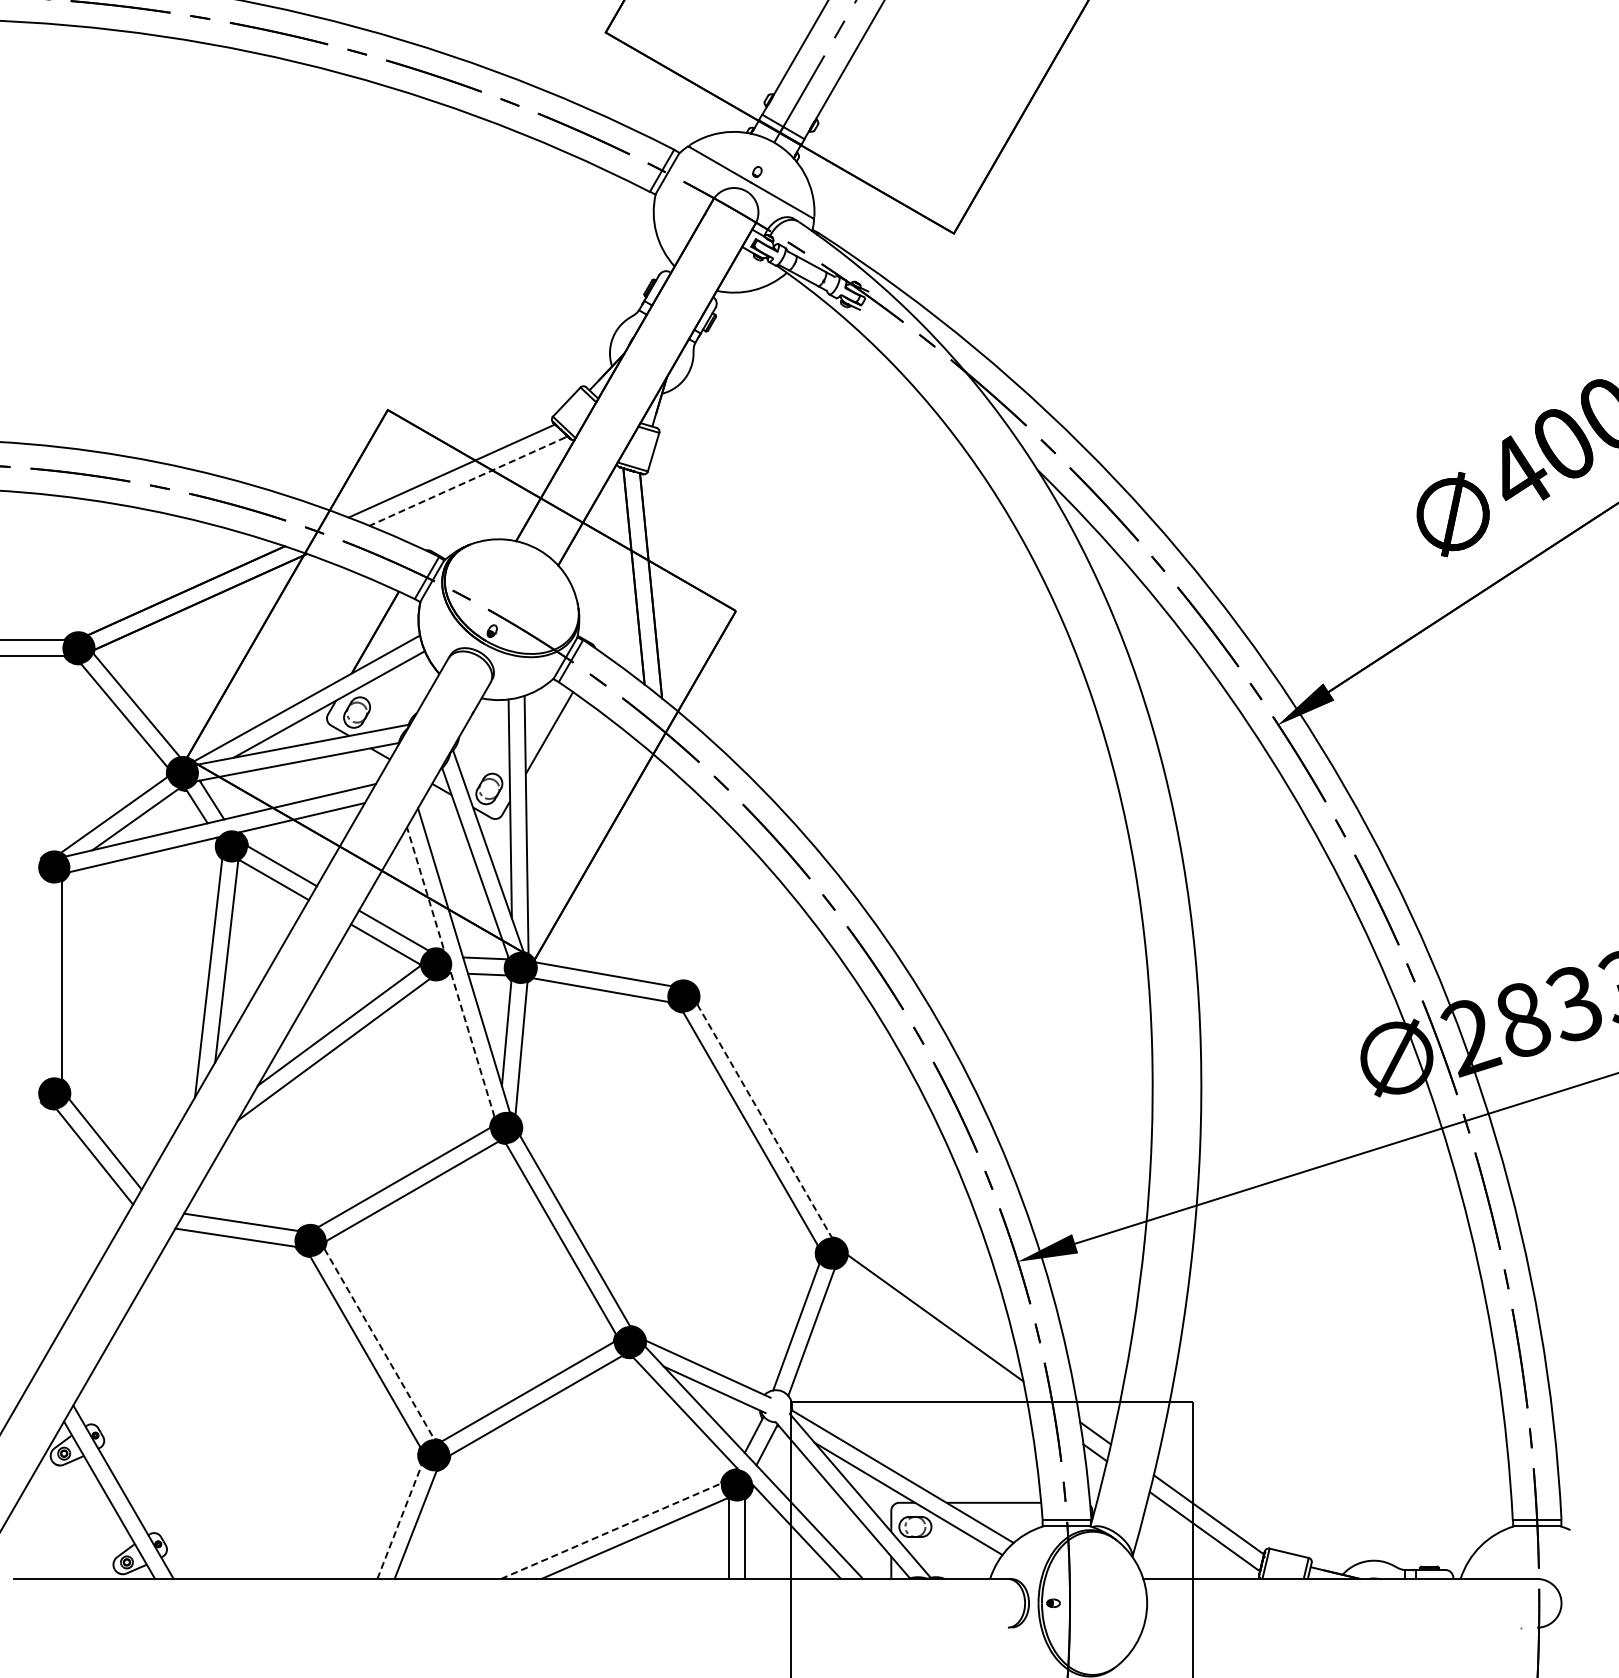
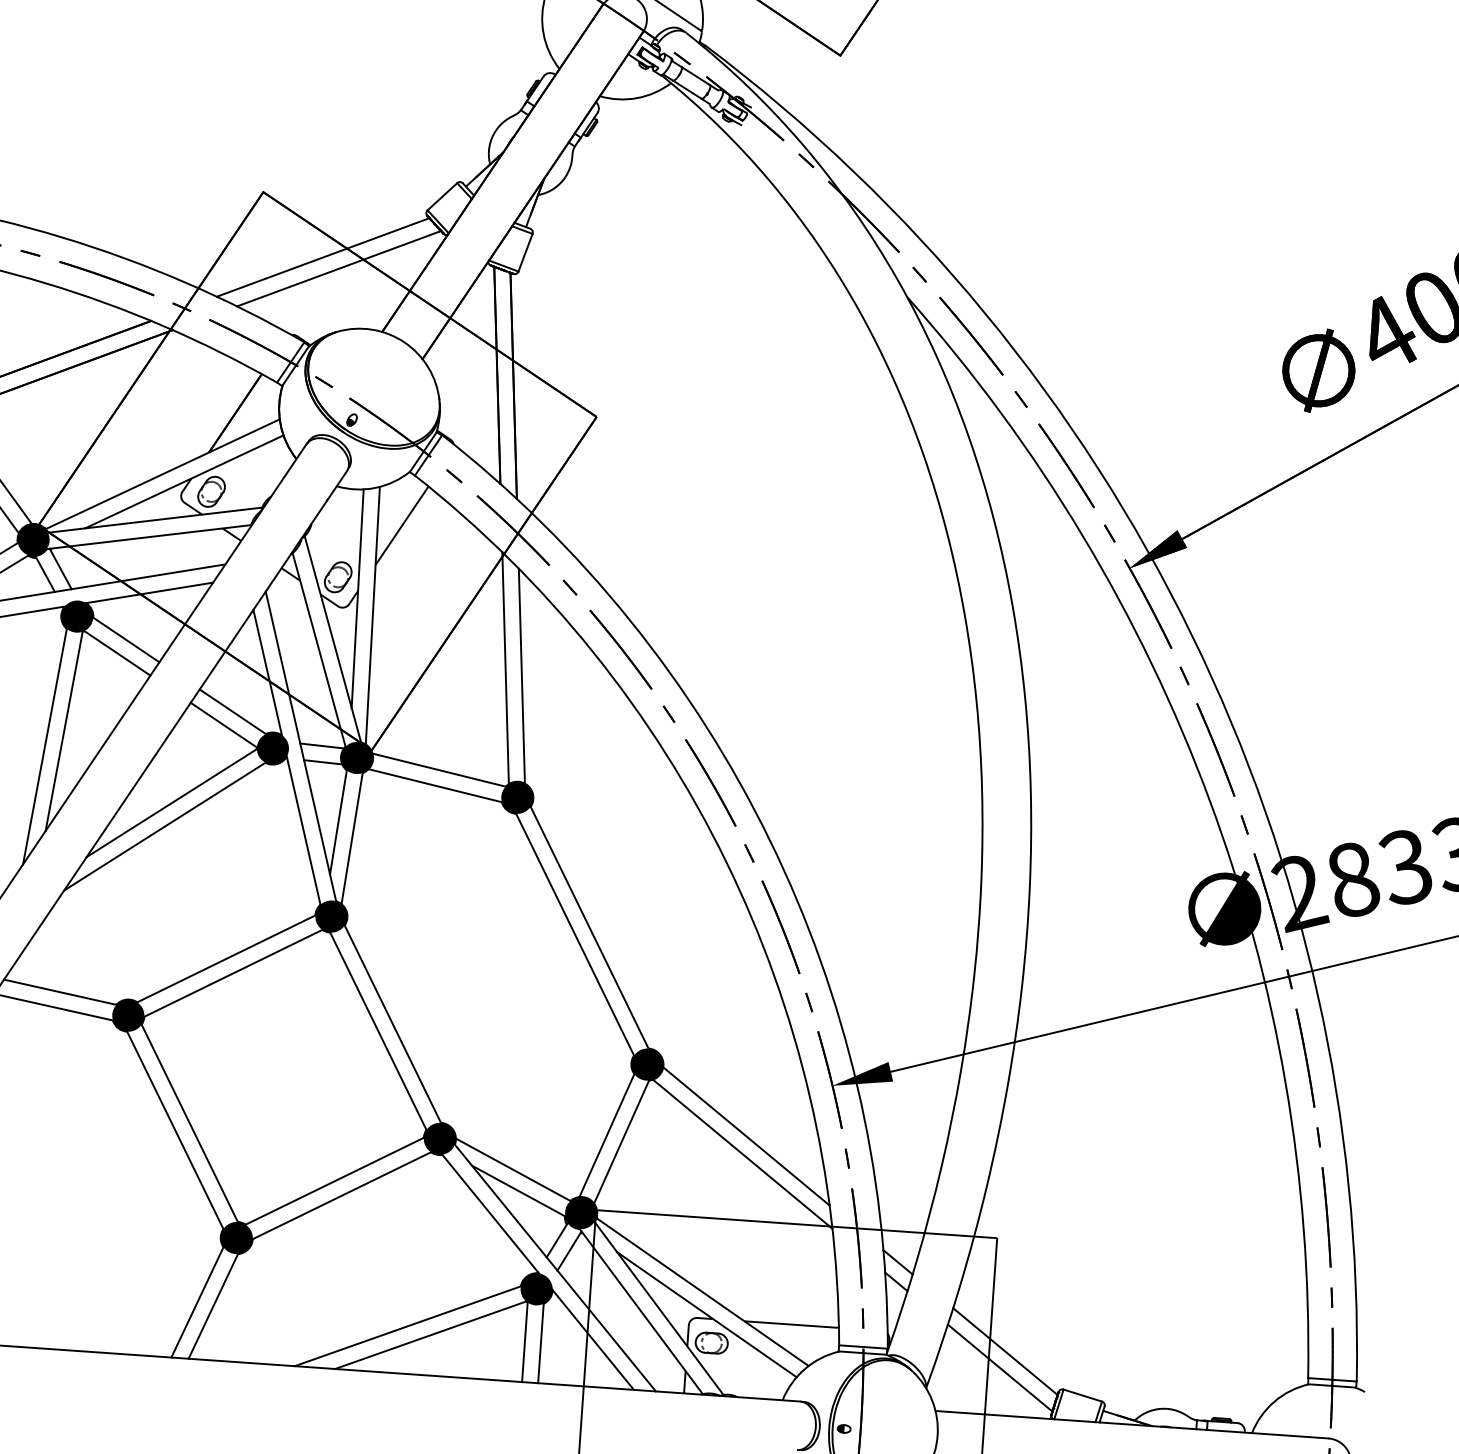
line: (467, 481) -> (337, 269), dashed -> solid
line: (662, 867) -> (505, 667), added
line: (679, 874) -> (521, 675), added
line: (450, 971) -> (286, 756), dashed -> solid
line: (764, 1121) -> (589, 928), dashed -> solid
line: (932, 1336) -> (742, 1154), added
line: (379, 1344) -> (189, 1123), dashed -> solid
fill: (775, 1406) -> (580, 1213), added
line: (399, 1521) -> (197, 1301), dashed -> solid
line: (611, 1531) -> (408, 1326), dashed -> solid

